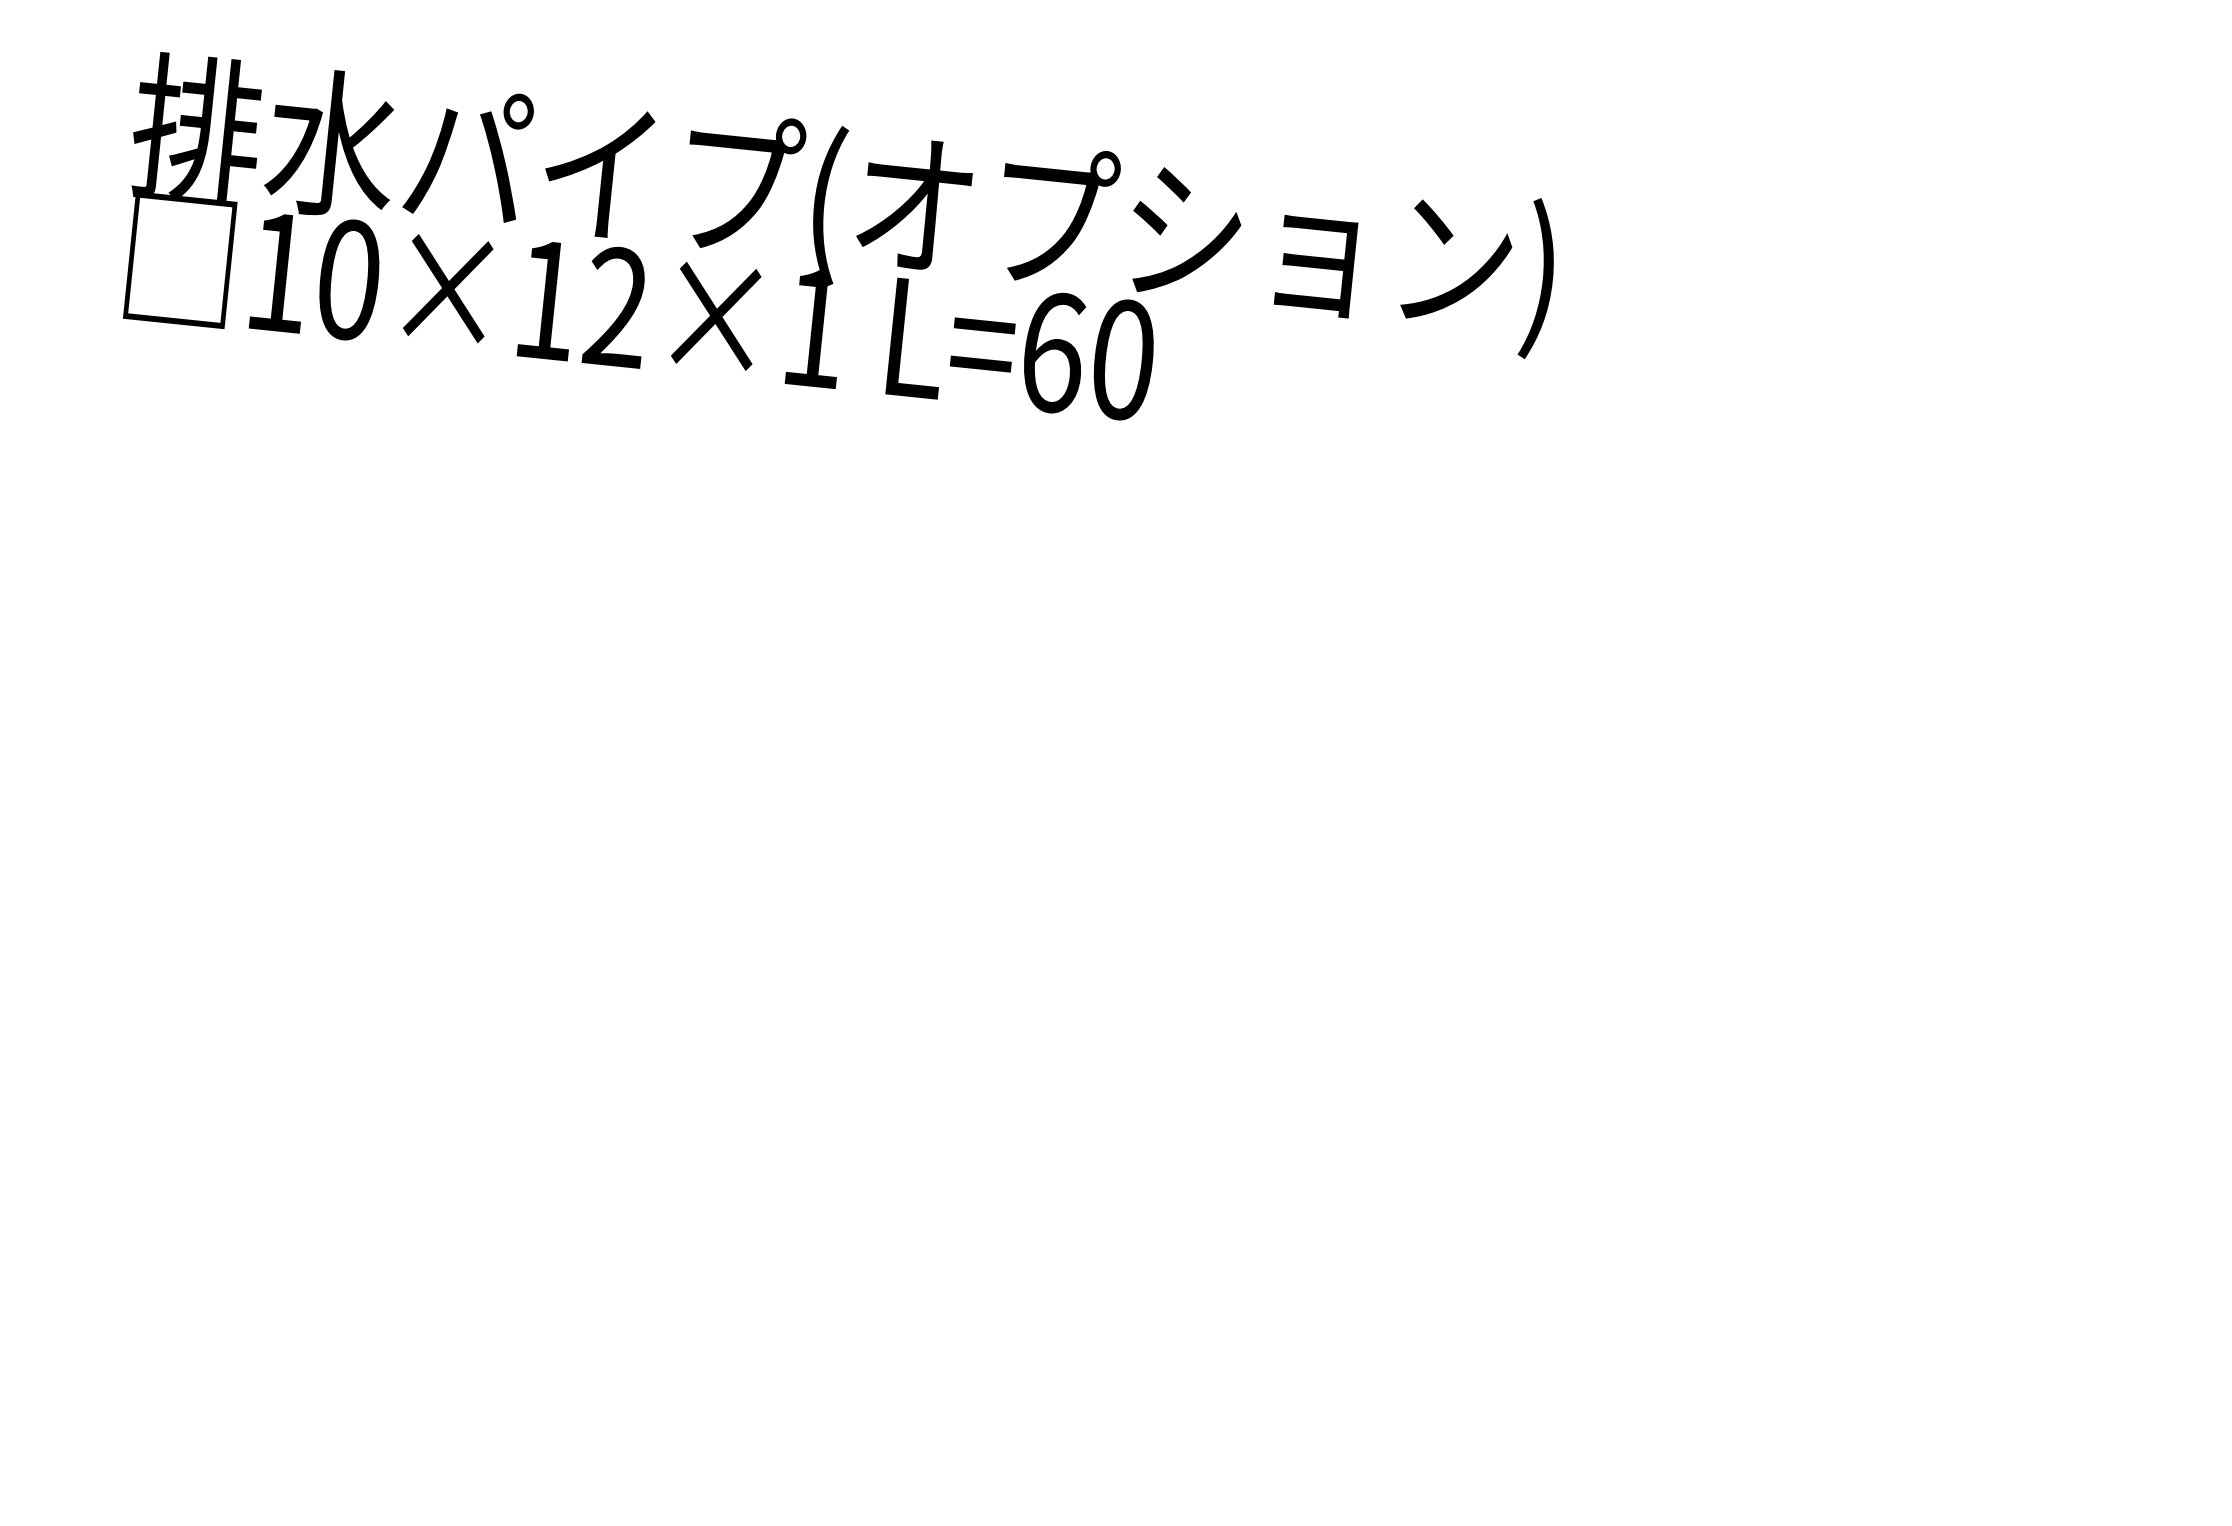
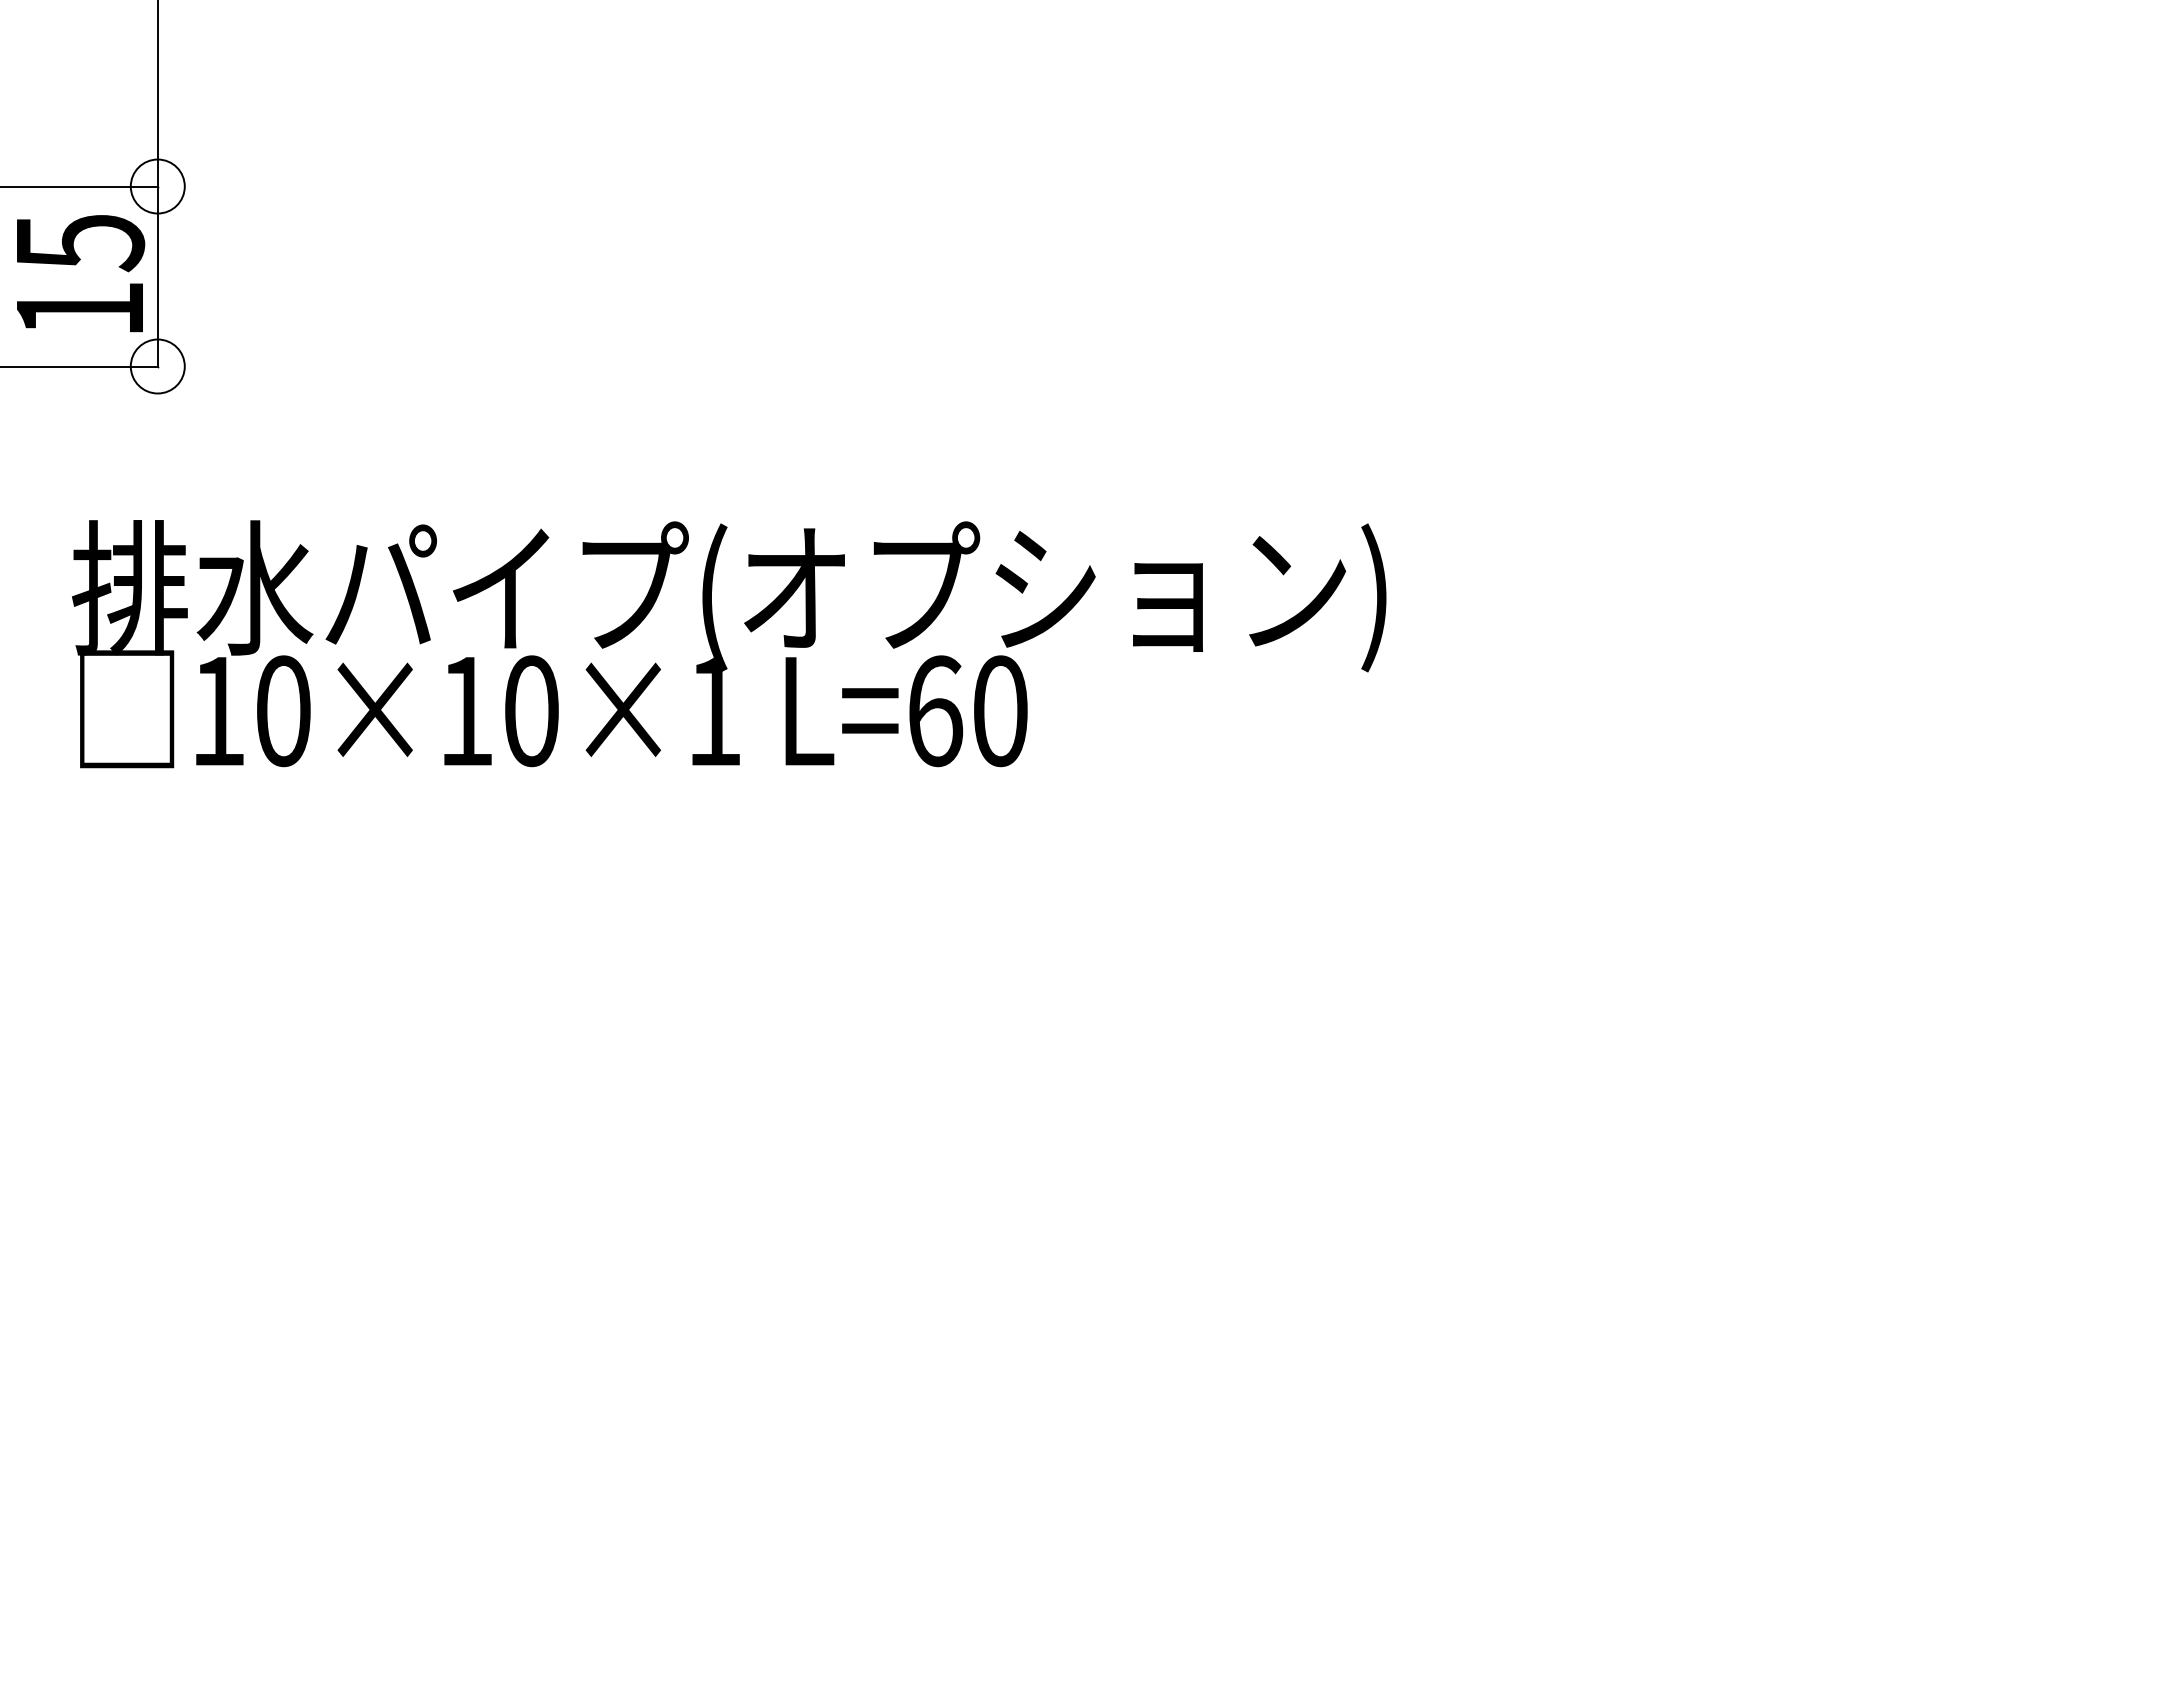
text: (616, 307) -> (531, 711), 10×12×1 -> 10×10×1

